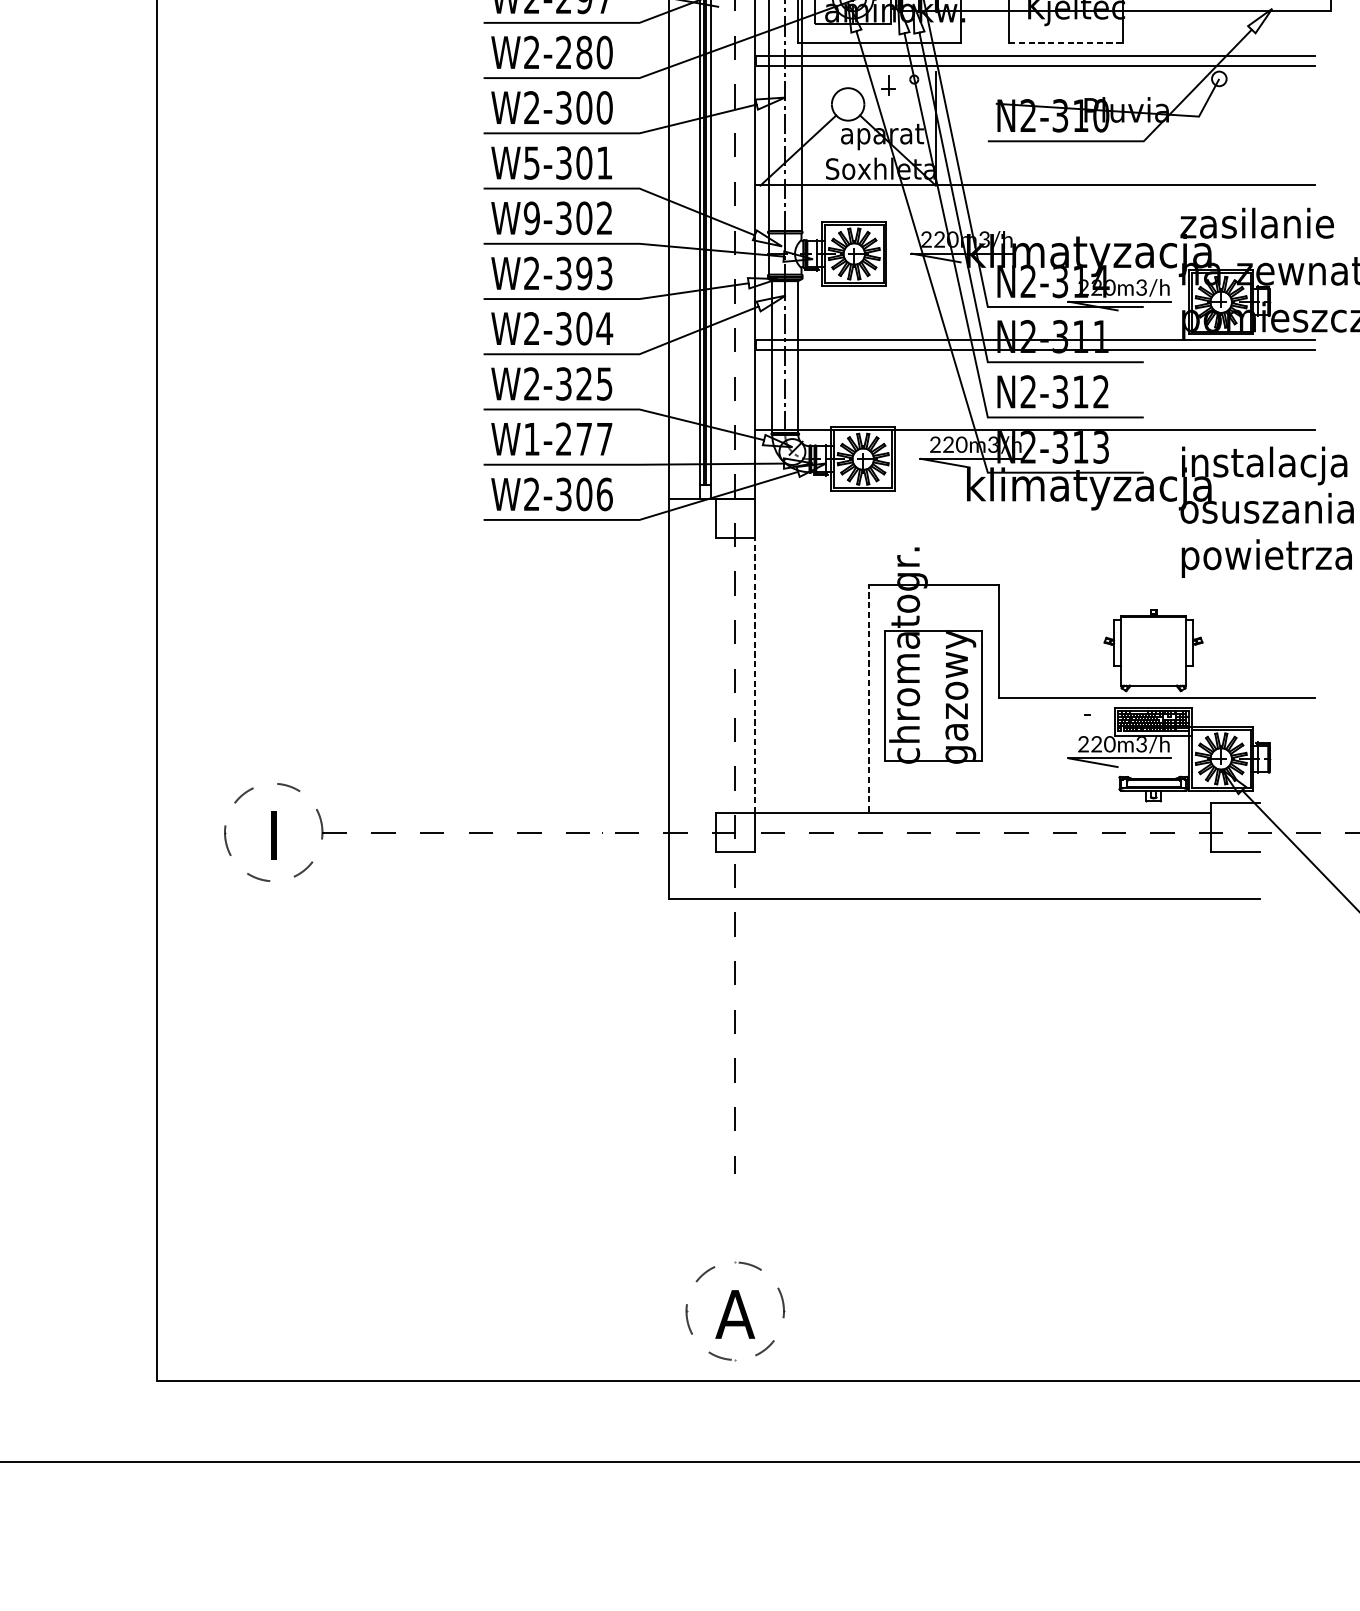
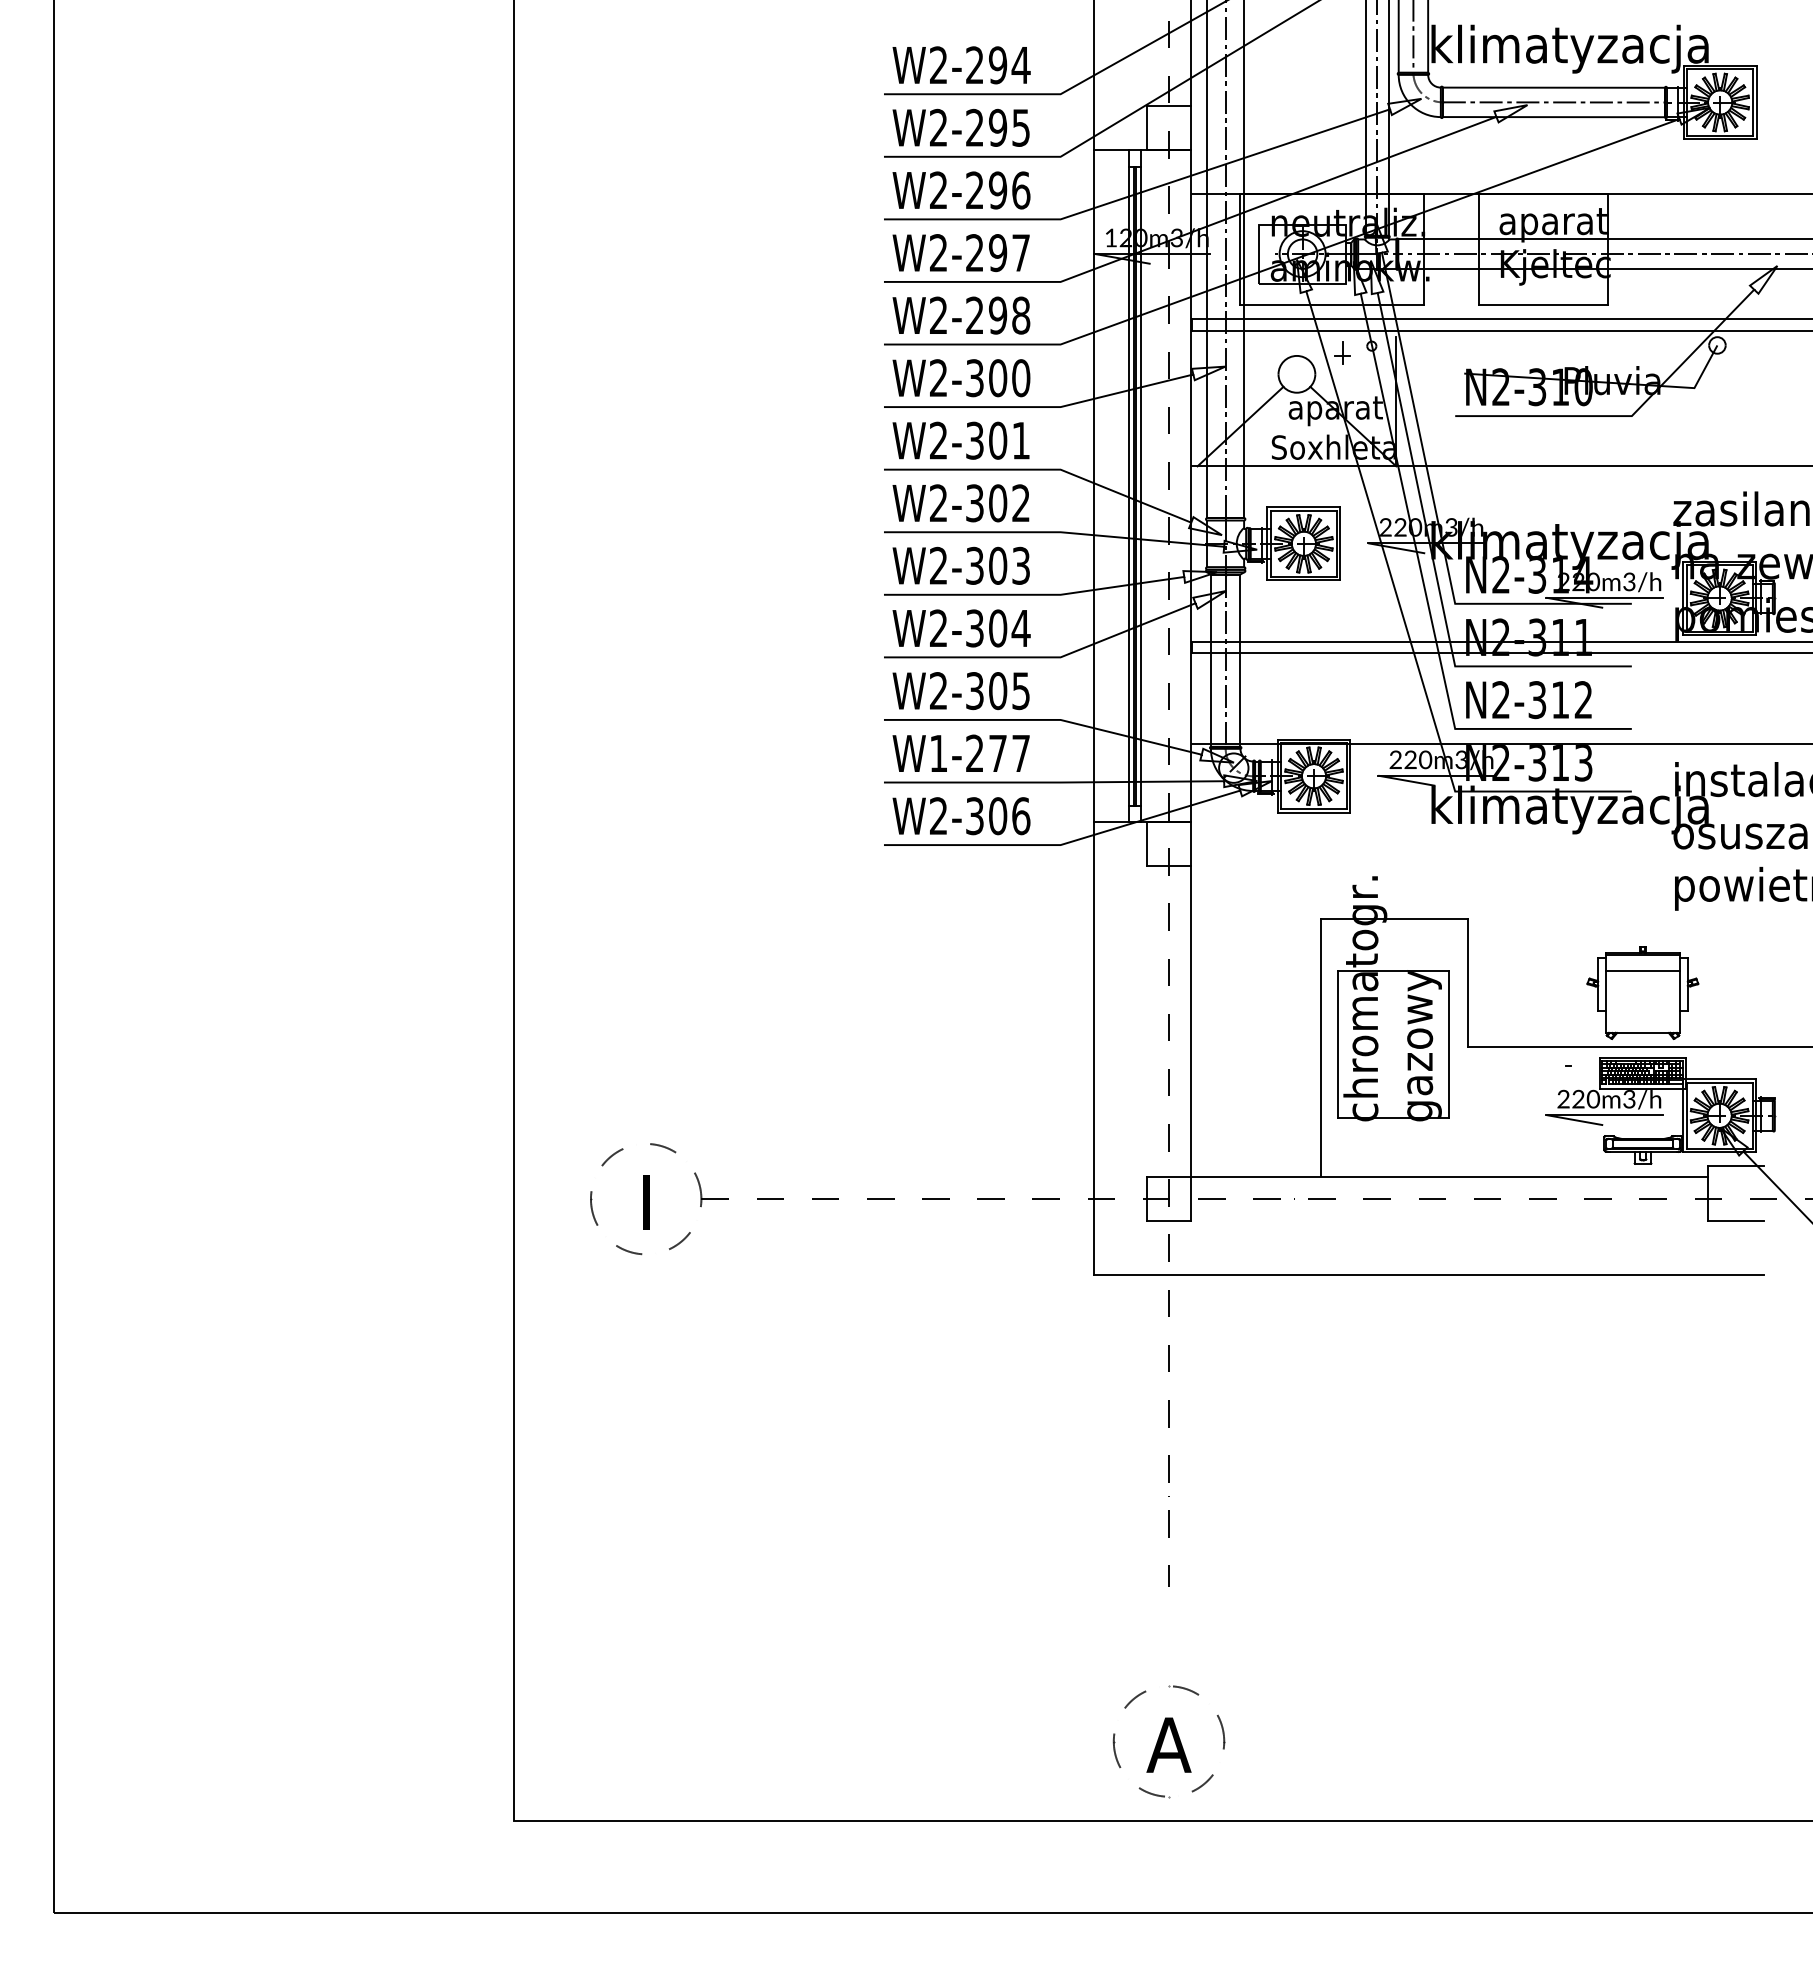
line: (1066, 42) -> (1544, 304), dashed -> solid
text: (594, 52) -> (1009, 315), W2-280 -> W2-298
text: (531, 162) -> (938, 440), W5-301 -> W2-301
text: (531, 218) -> (938, 503), W9-302 -> W2-302
text: (584, 273) -> (998, 565), W2-393 -> W2-303
text: (584, 384) -> (998, 691), W2-325 -> W2-305
line: (1153, 631) -> (1642, 971), added
line: (755, 675) -> (1191, 1021), dashed -> solid
line: (868, 698) -> (1320, 1047), dashed -> solid

